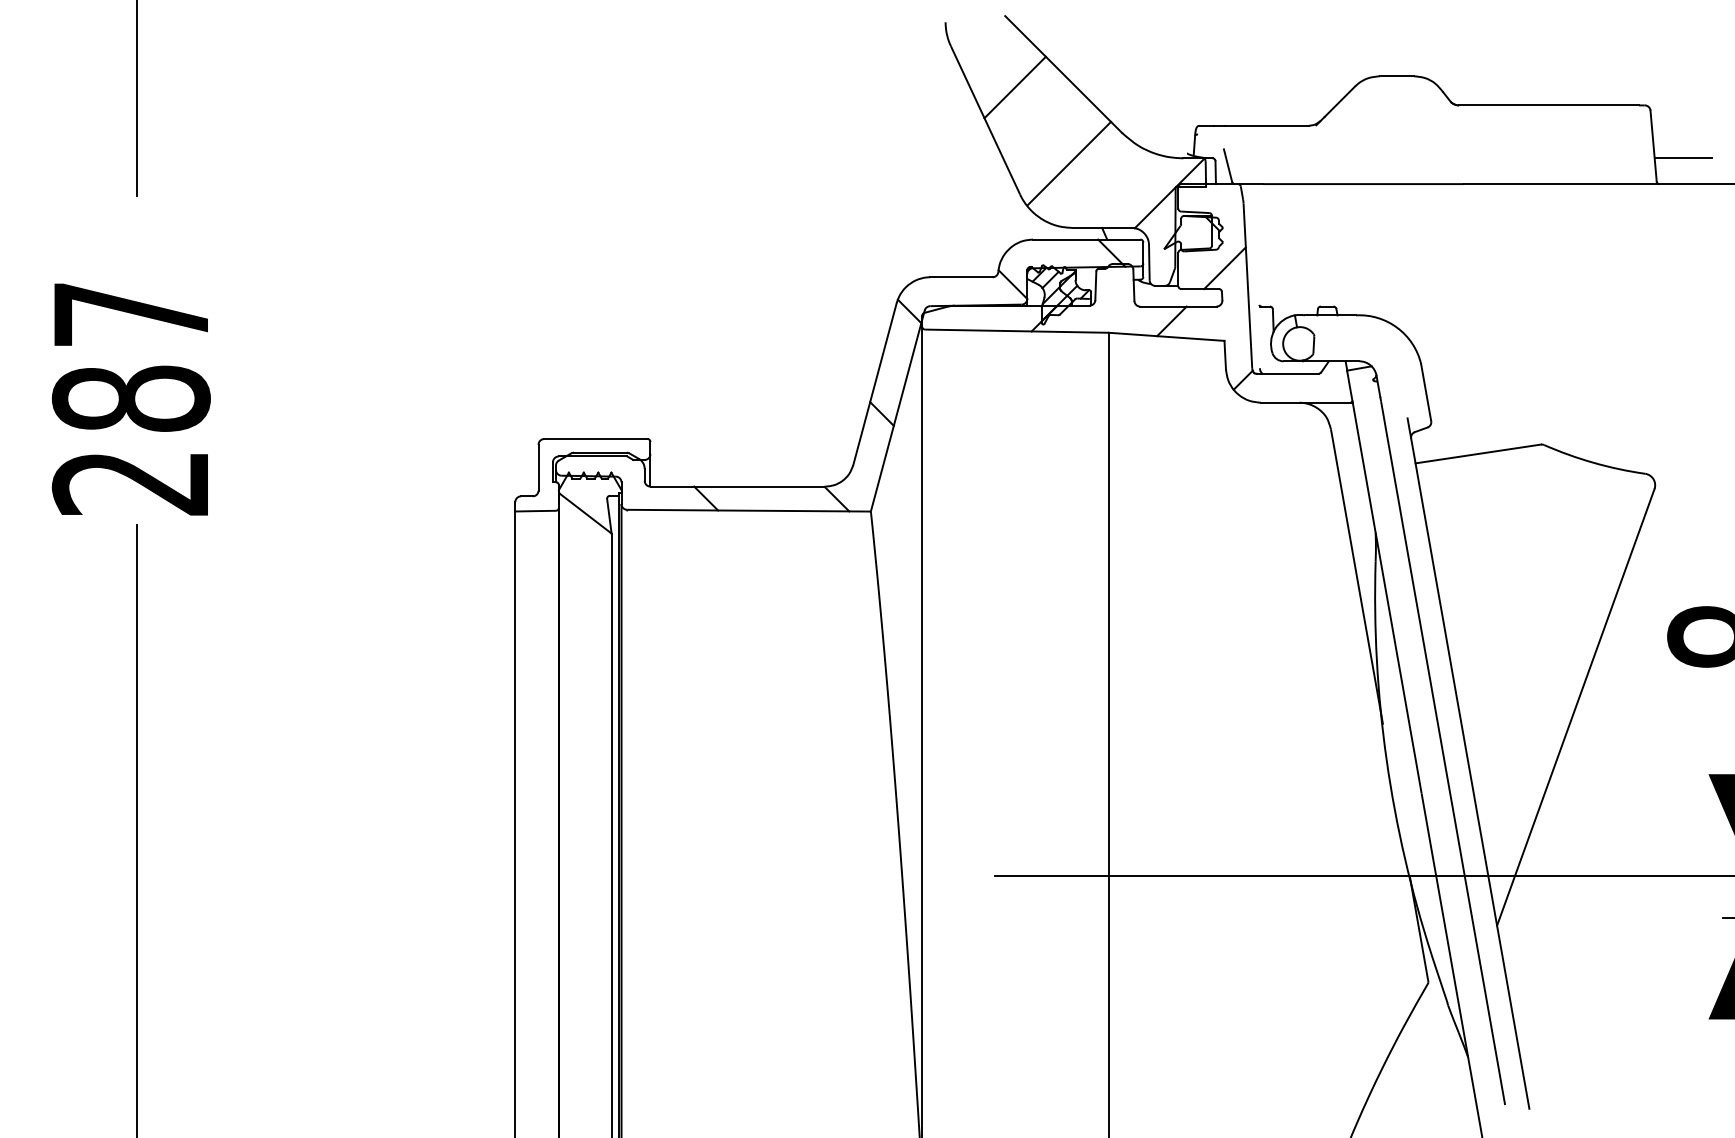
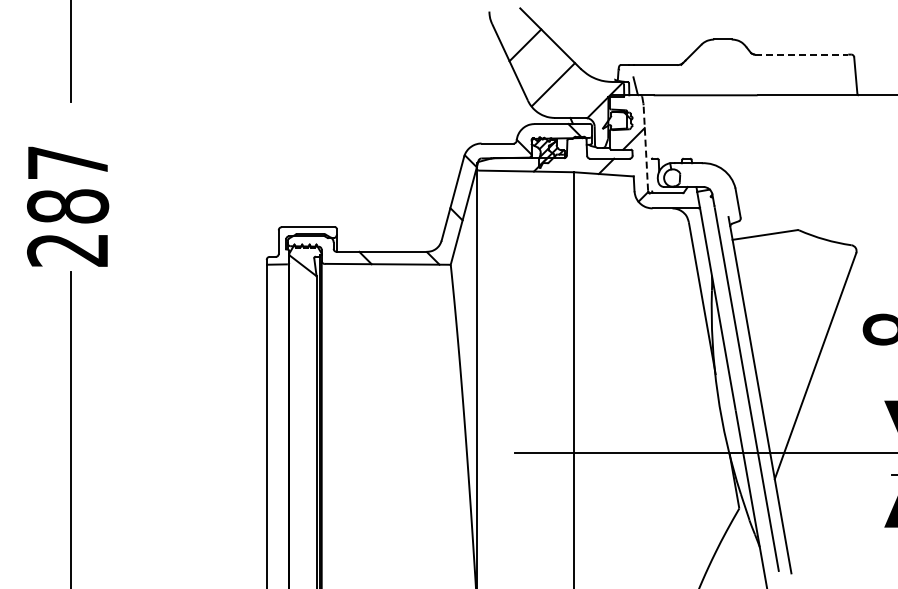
line: (1548, 105) -> (801, 54), solid -> dashed
line: (1682, 157) -> (870, 81), removed
line: (1247, 286) -> (645, 148), solid -> dashed

